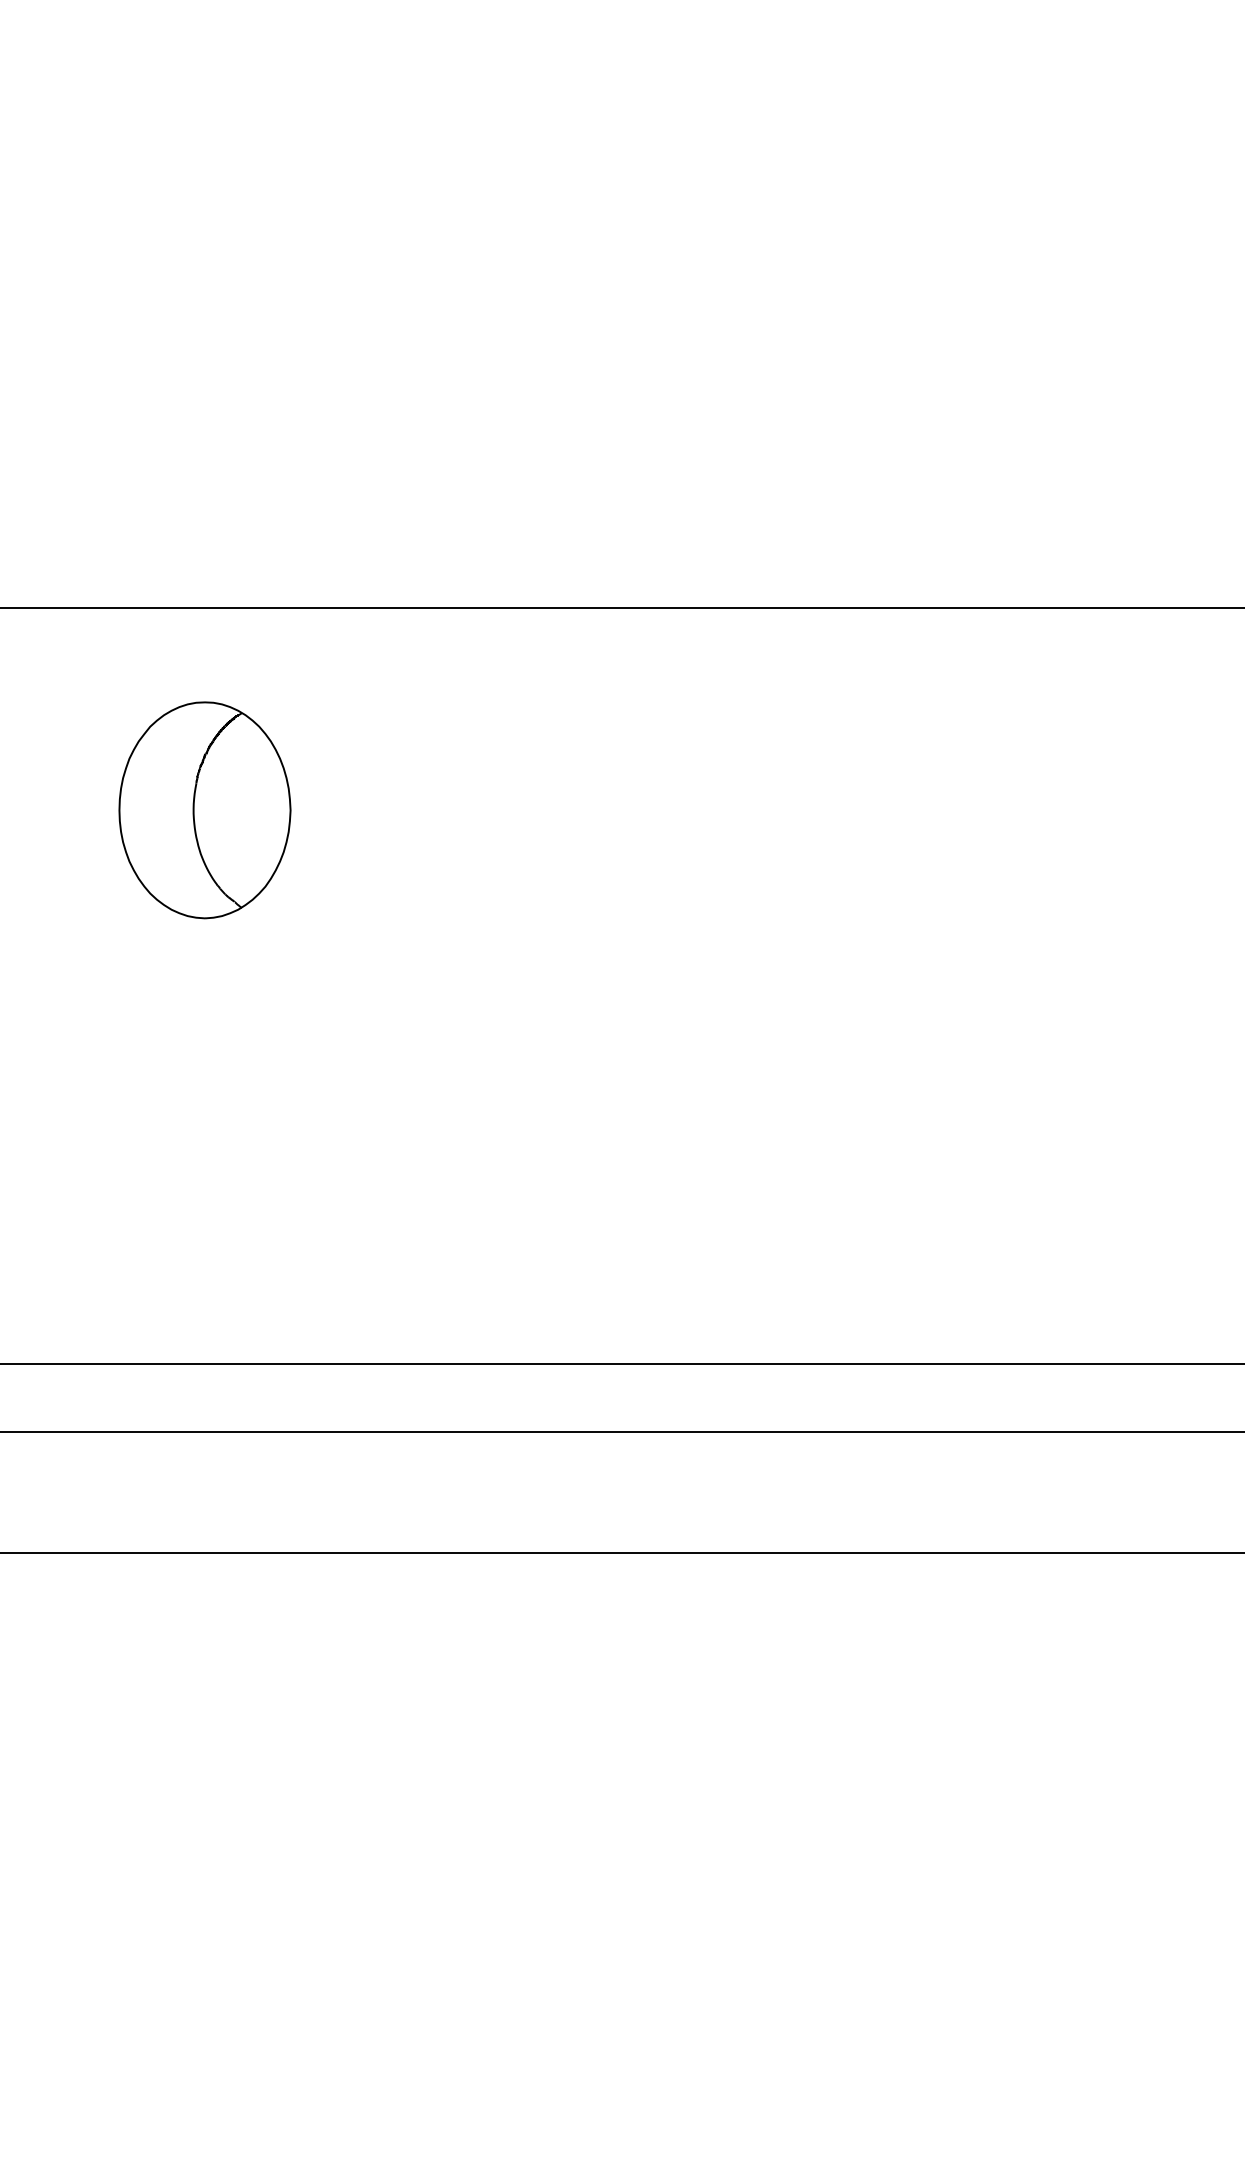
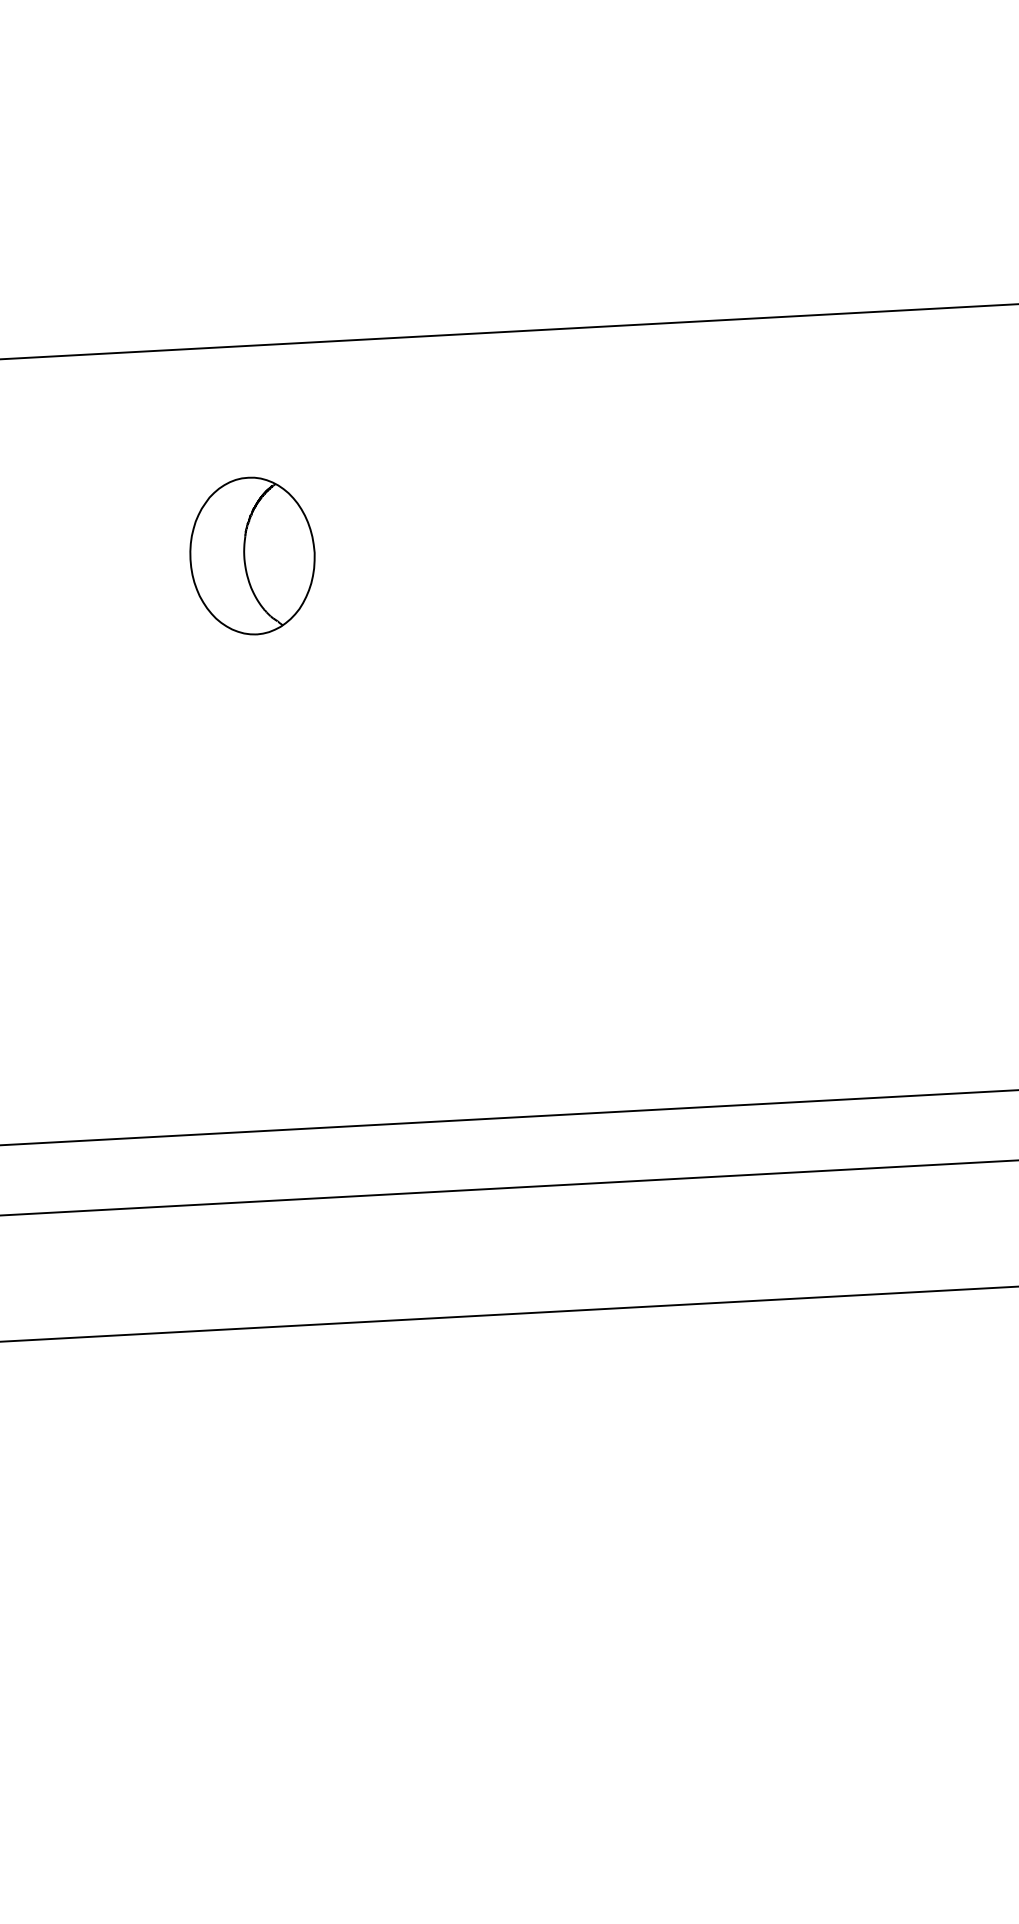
part: (204, 810) -> (252, 556), size x0.7

